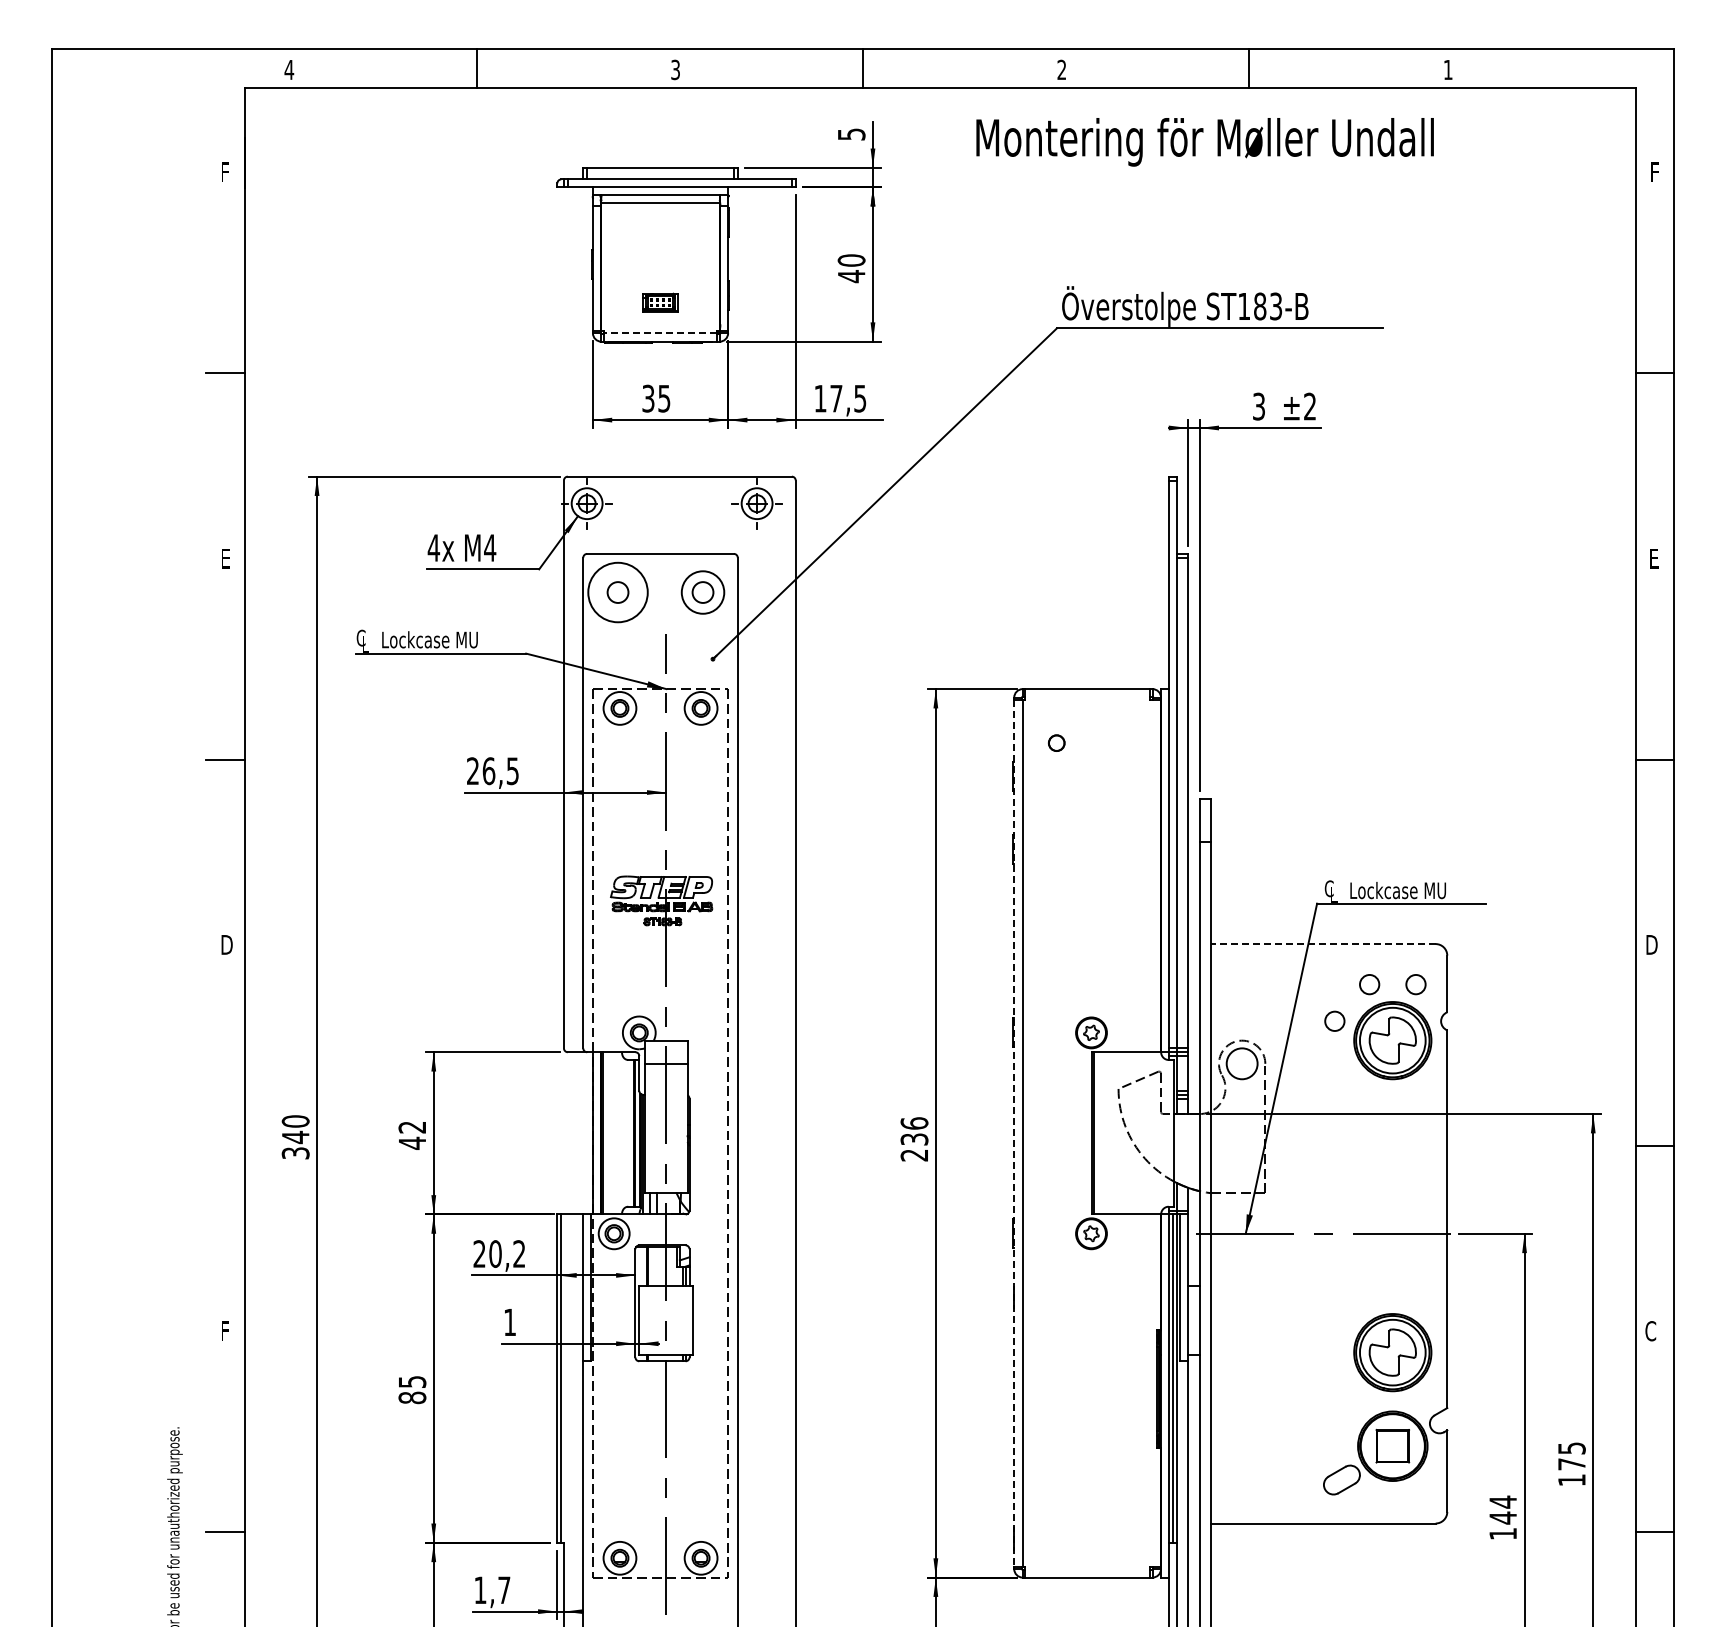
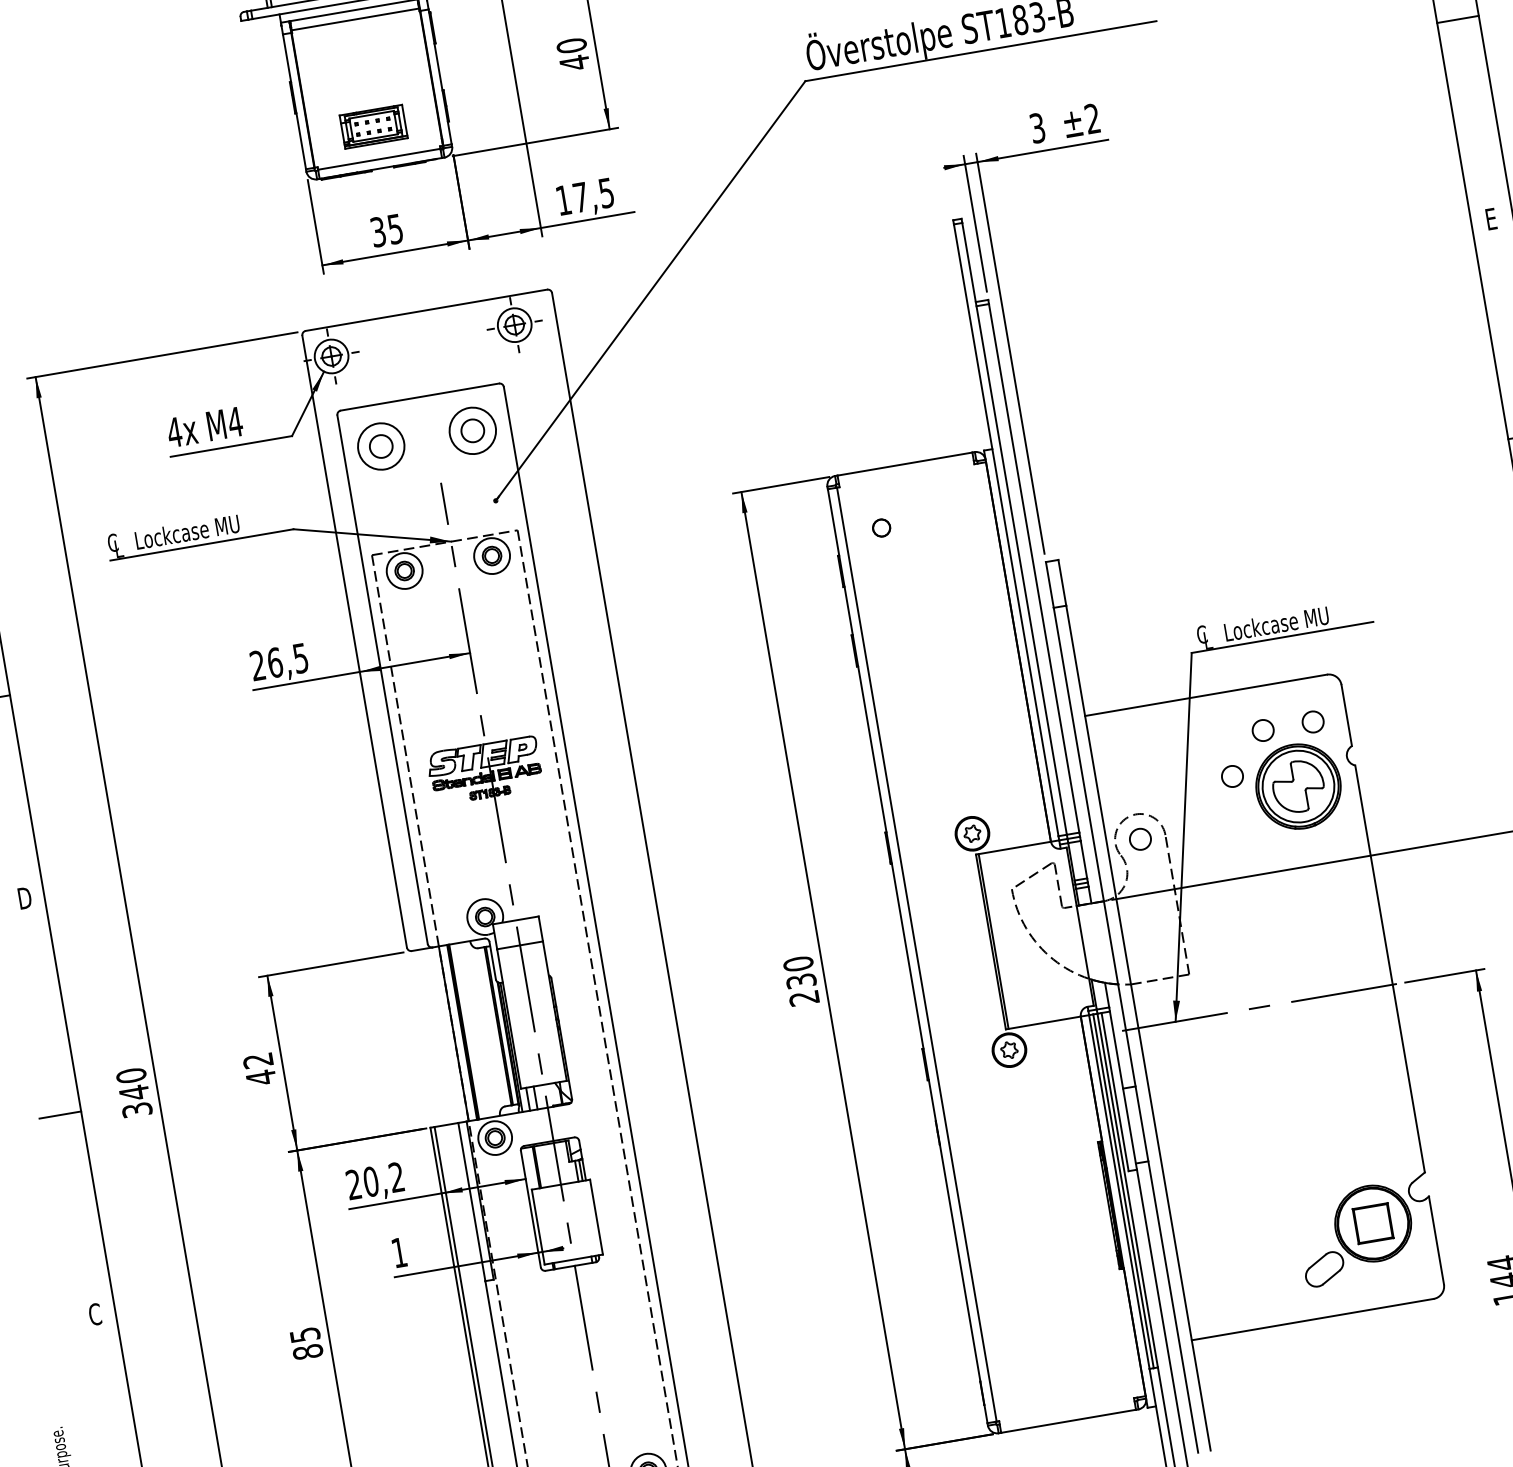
part: (660, 302) -> (373, 126), size x1.67
line: (660, 333) -> (379, 159), dashed -> solid
circle: (617, 592) -> (380, 446), size x0.71
line: (1322, 944) -> (1205, 695), dashed -> solid
circle: (1241, 1063) -> (1139, 839), size x0.62
text: (914, 1123) -> (798, 963), 236 -> 230
line: (1014, 1133) -> (908, 956), dashed -> solid
line: (225, 1145) -> (60, 1114), added
text: (225, 1331) -> (94, 1314), F -> C
part: (1392, 1352) -> (1355, 1122), removed

